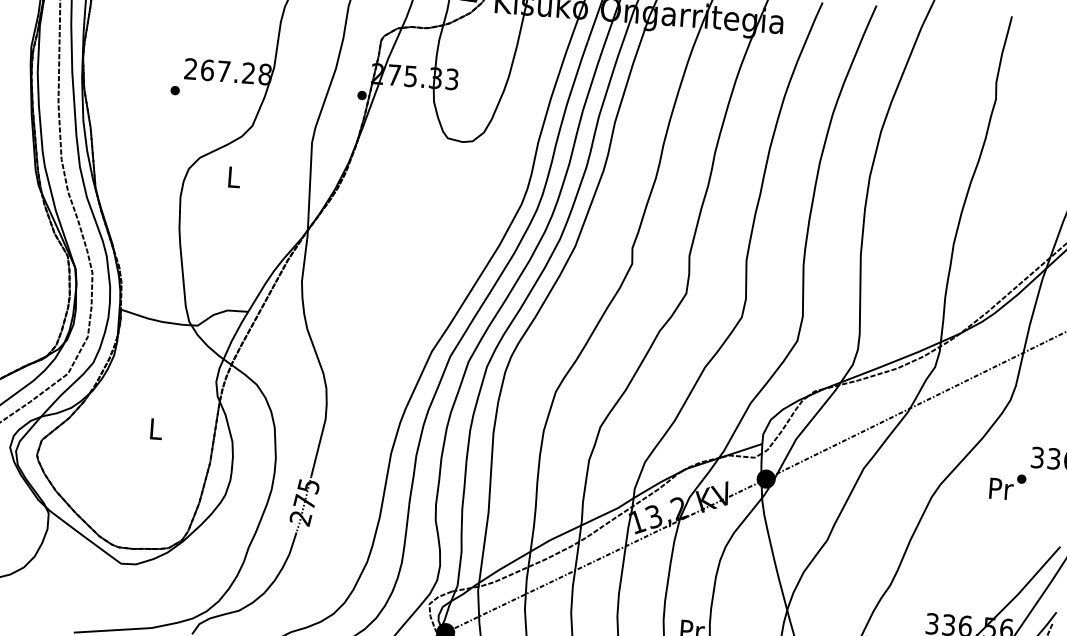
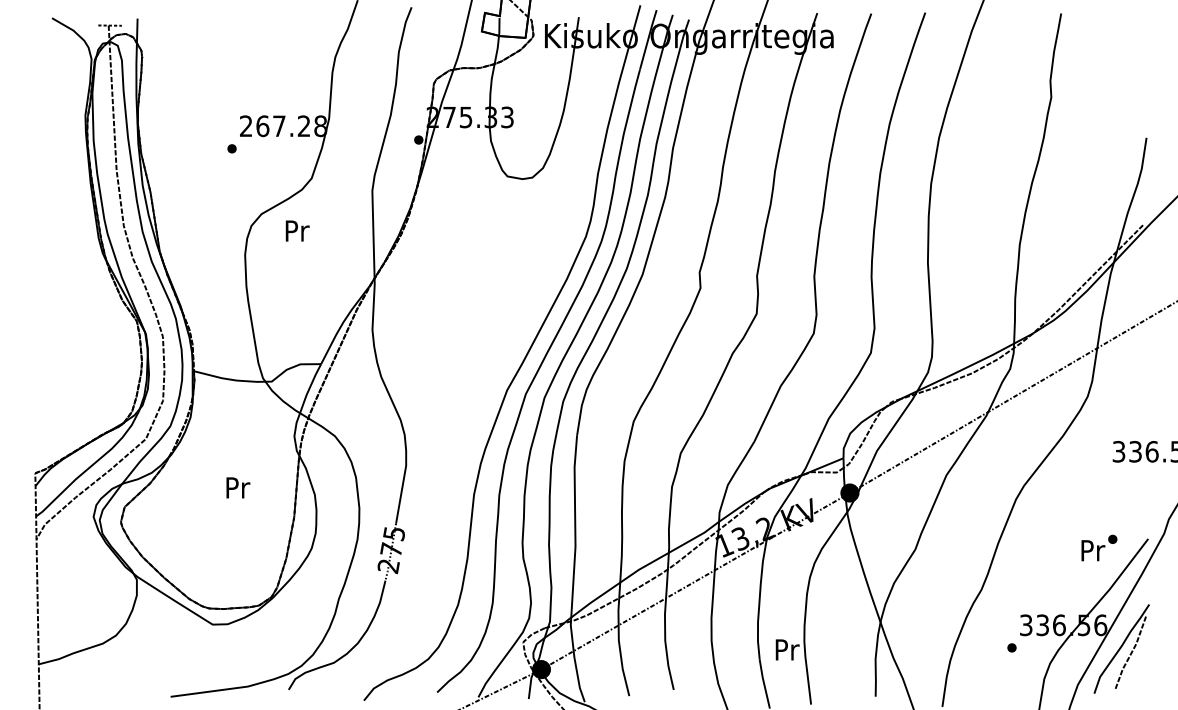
text: (234, 176) -> (297, 230), L -> Pr
text: (156, 428) -> (238, 487), L -> Pr
text: (1007, 486) -> (1099, 547), moved

